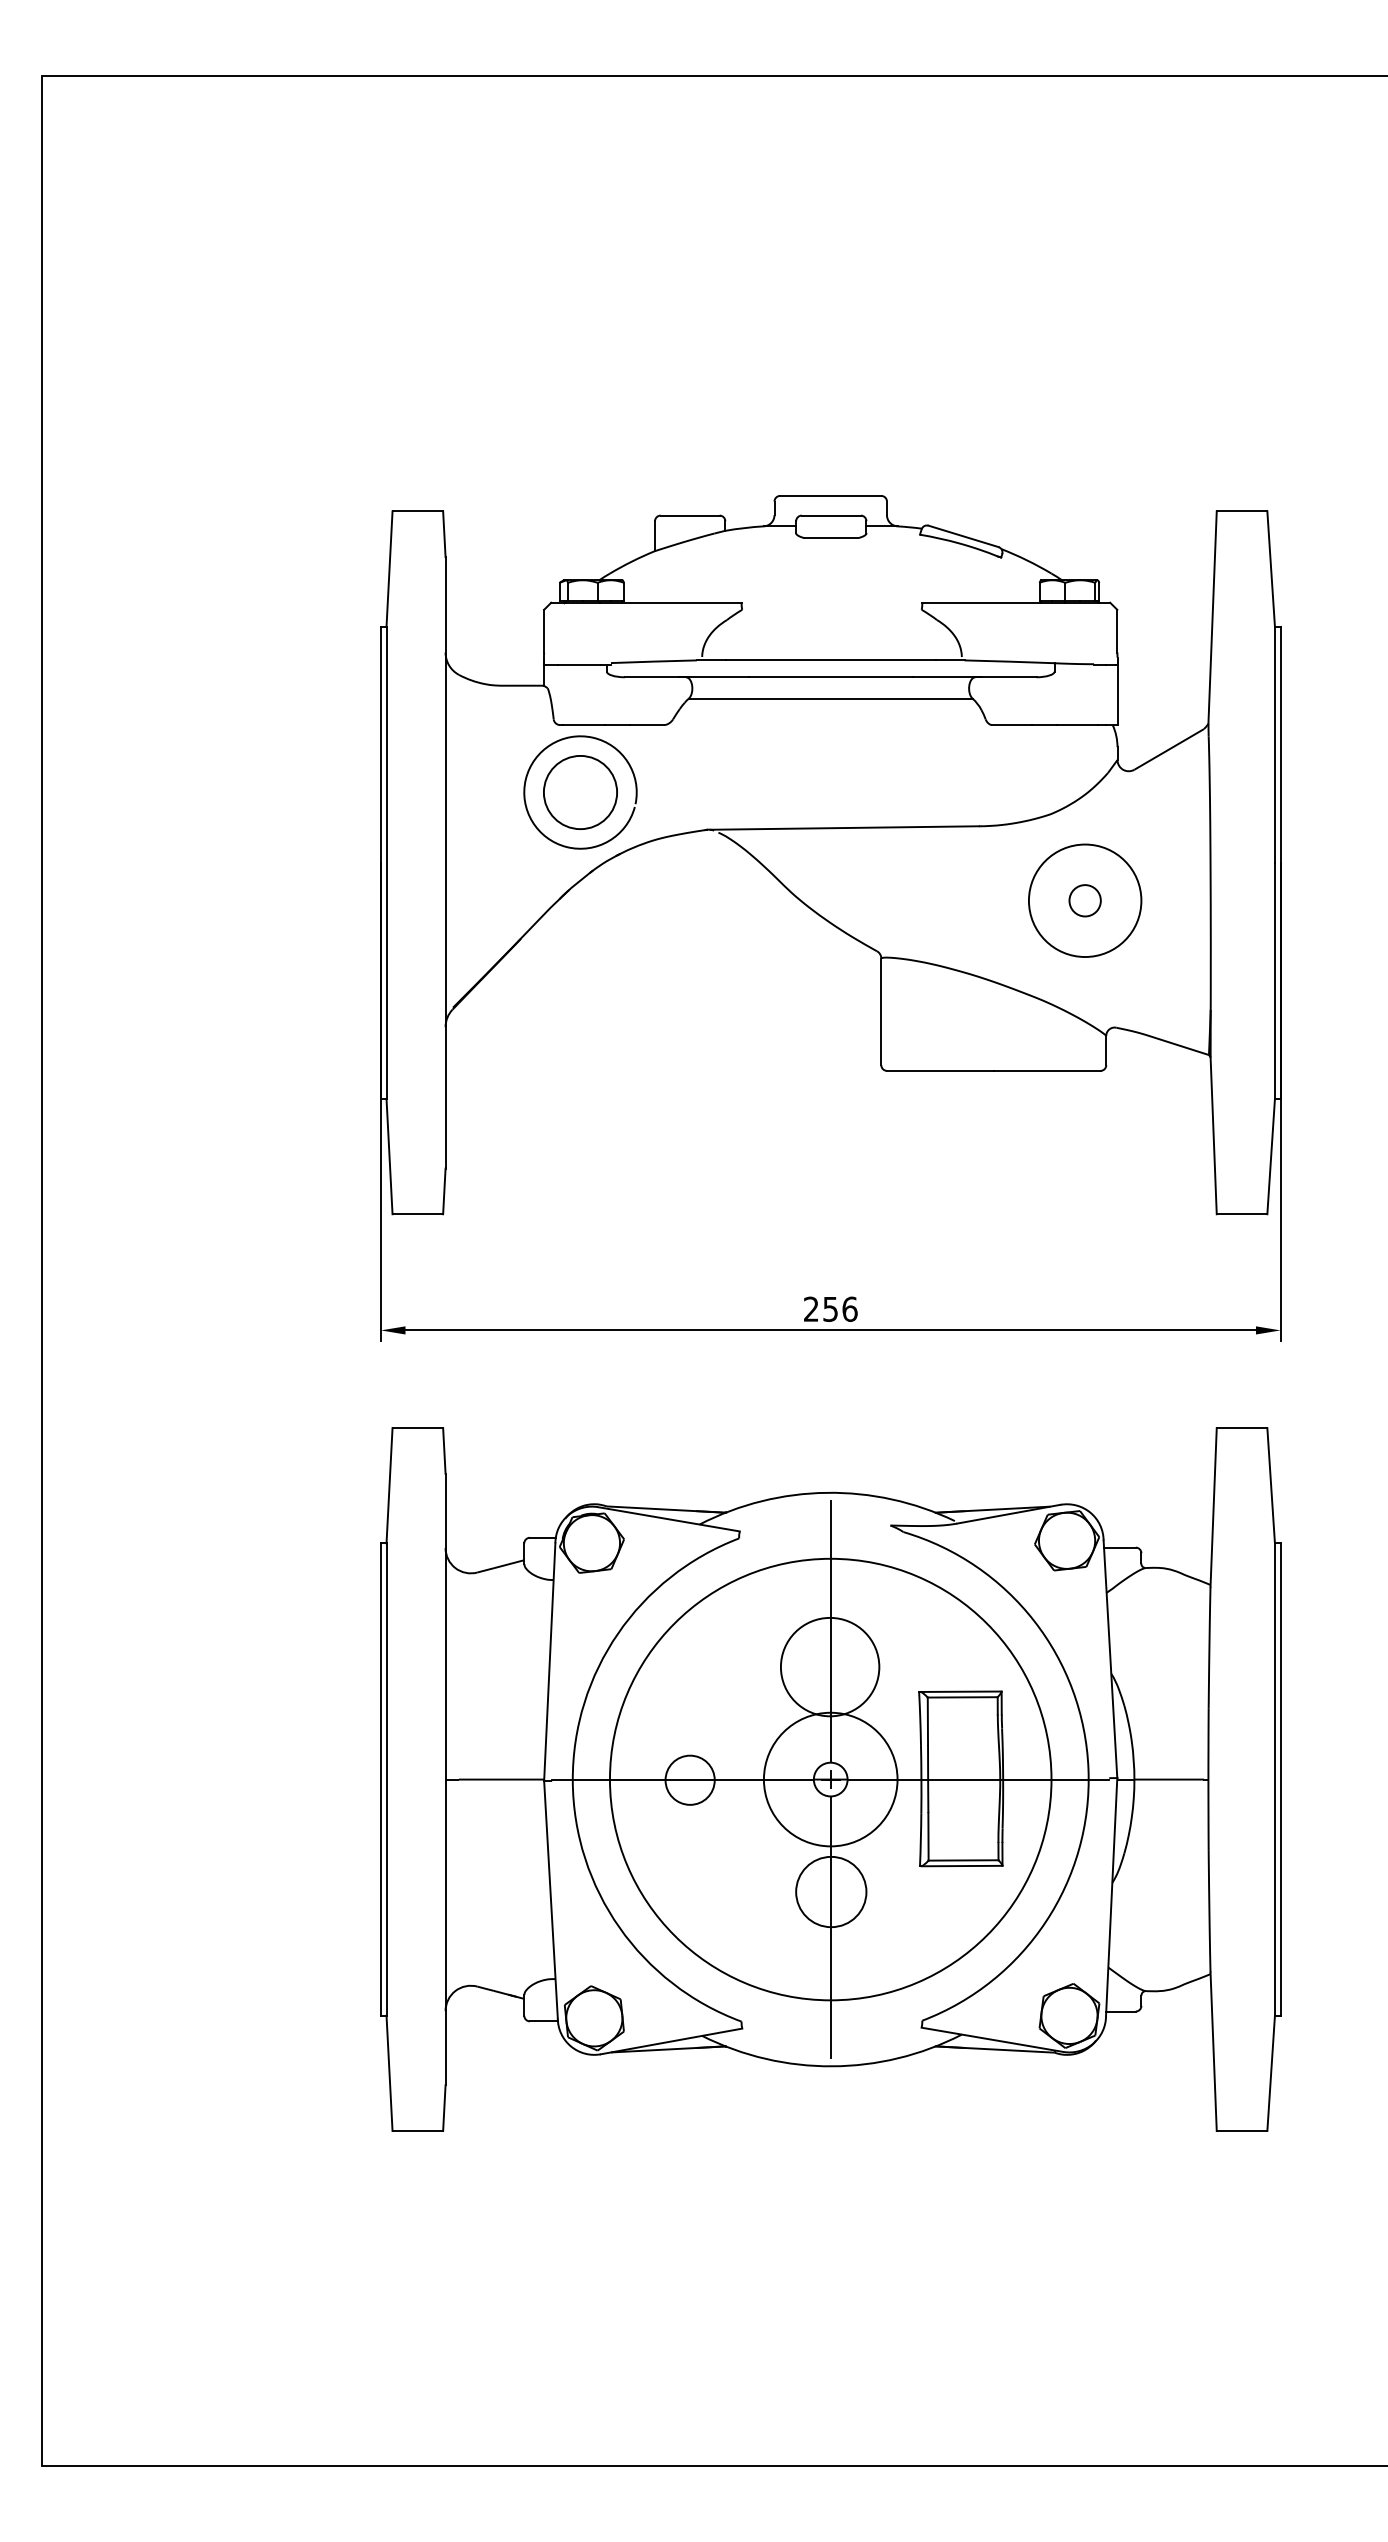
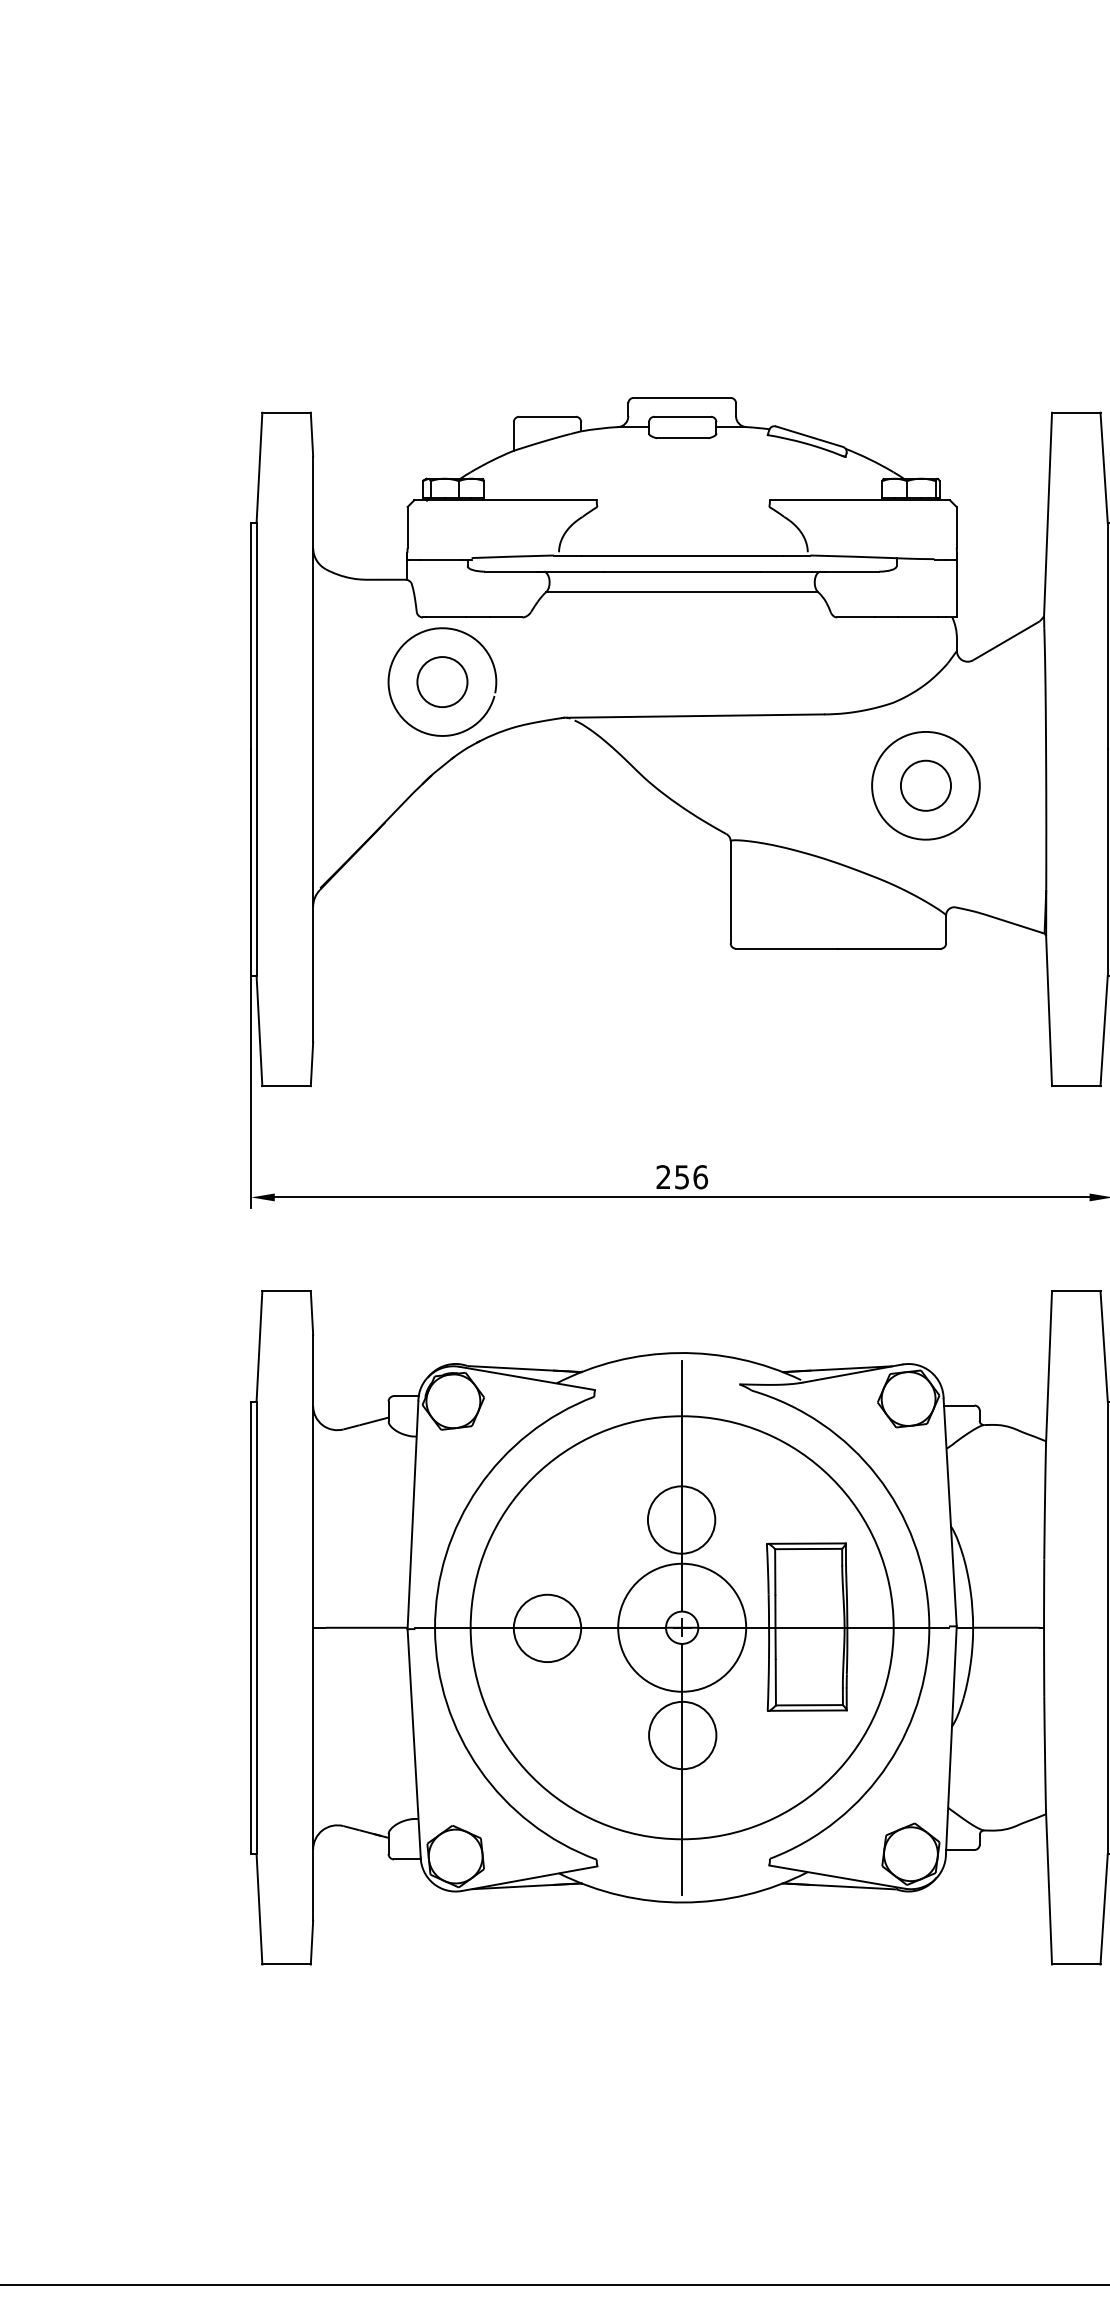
circle: (580, 792) -> (442, 682), size x0.71
circle: (1085, 900) -> (926, 785), size x1.67
circle: (830, 1666) -> (681, 1519), size x0.71
circle: (690, 1780) -> (547, 1628), size x1.43

